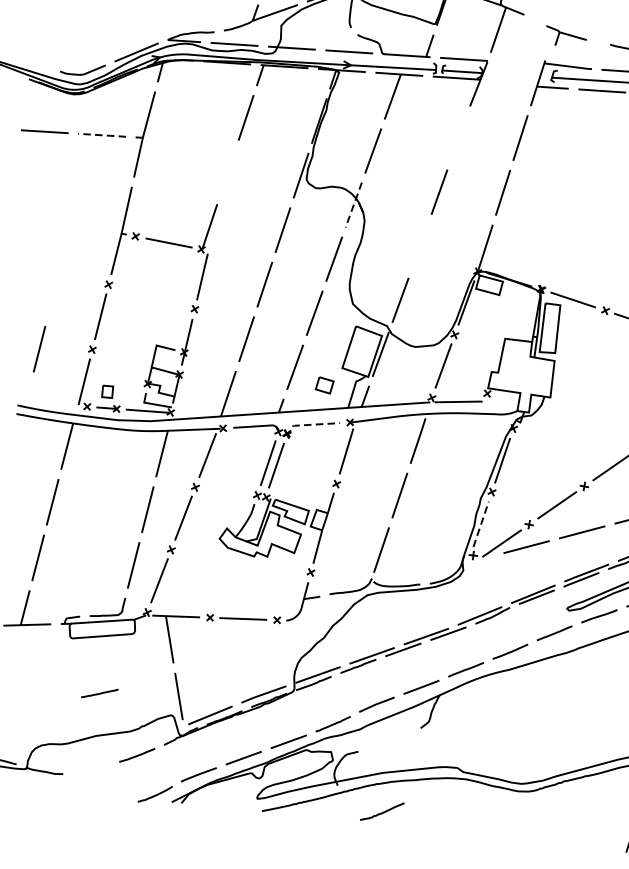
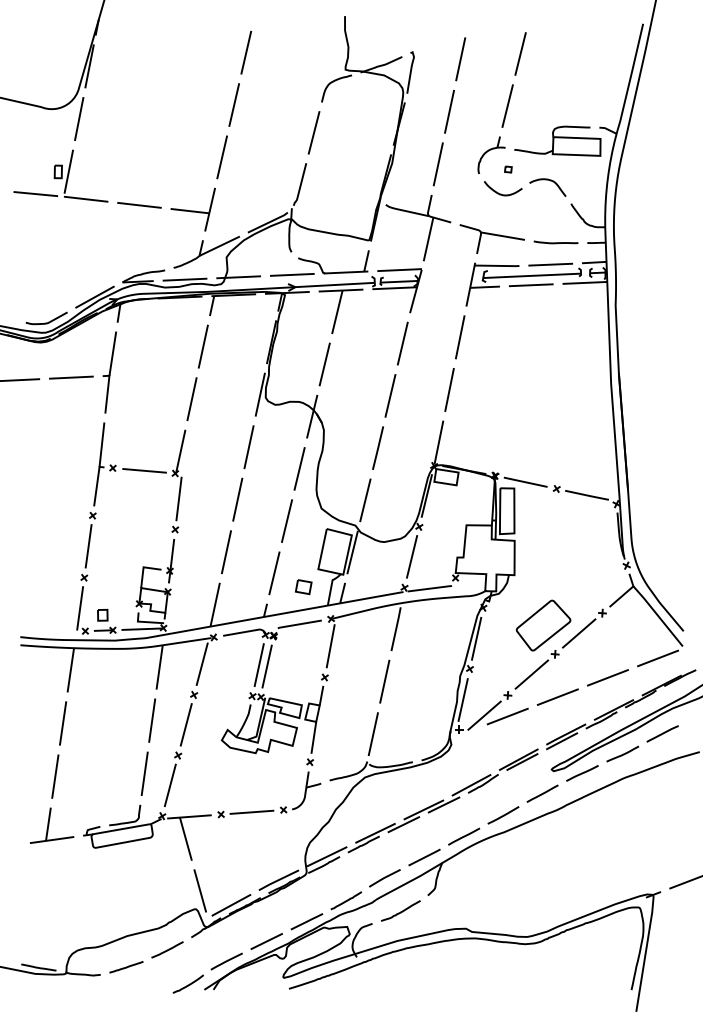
part: (565, 36) -> (491, 238), size x1.67
line: (101, 135) -> (70, 377), dashed -> solid
line: (458, 137) -> (402, 343), added
line: (227, 171) -> (191, 398), added
line: (354, 204) -> (312, 416), dashed -> solid
line: (419, 245) -> (377, 447), added
line: (39, 349) -> (35, 582), removed
line: (314, 424) -> (298, 624), dashed -> solid
part: (575, 454) -> (543, 625), added
line: (481, 523) -> (463, 699), dashed -> solid
line: (99, 693) -> (126, 967), moved
curve: (381, 812) -> (400, 911), moved

